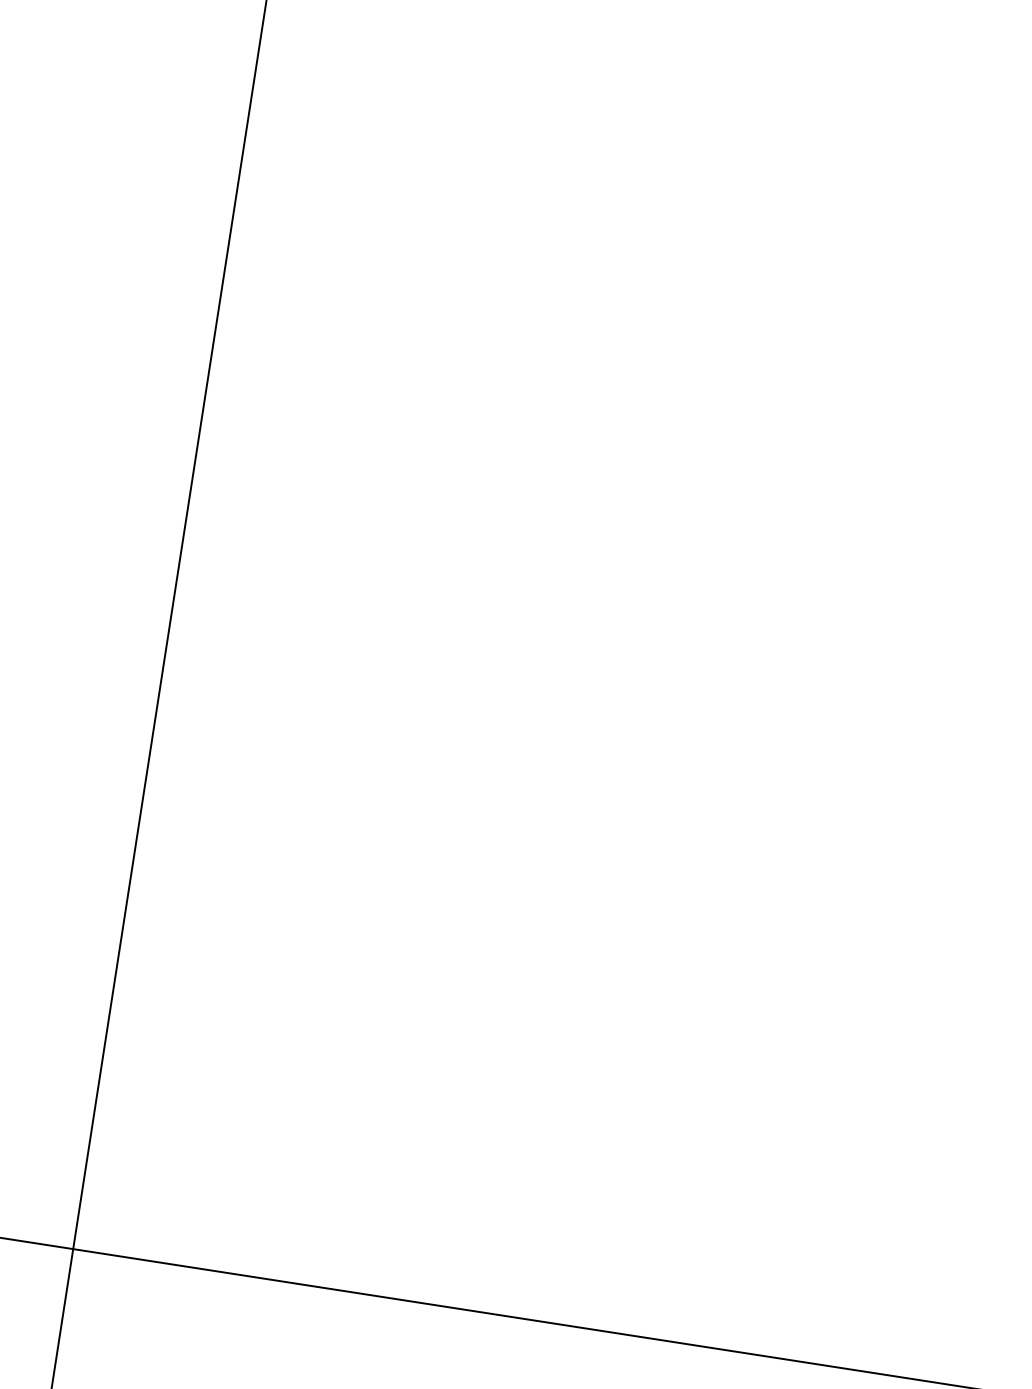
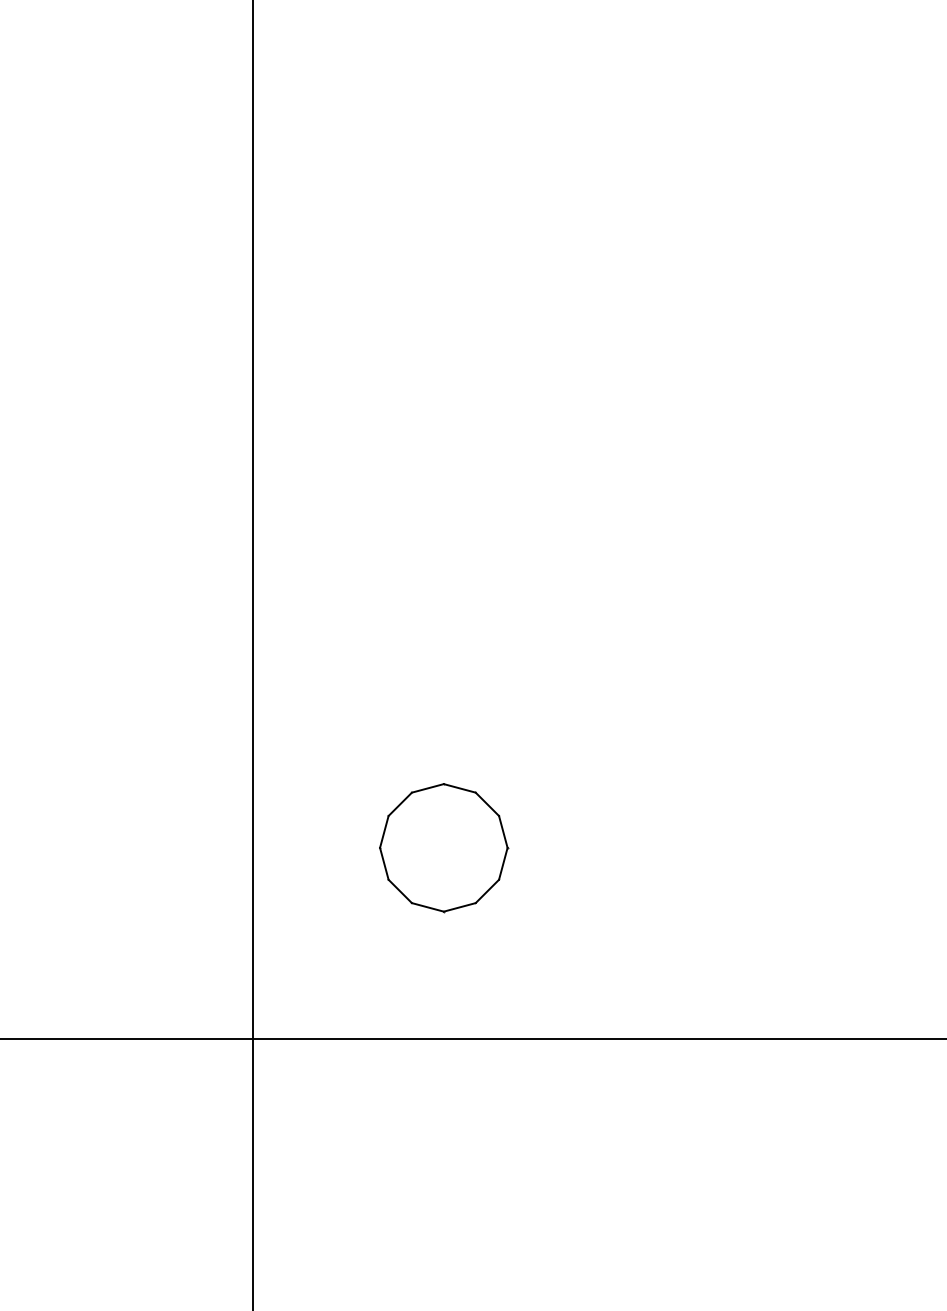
part: (337, 1057) -> (444, 848), added

